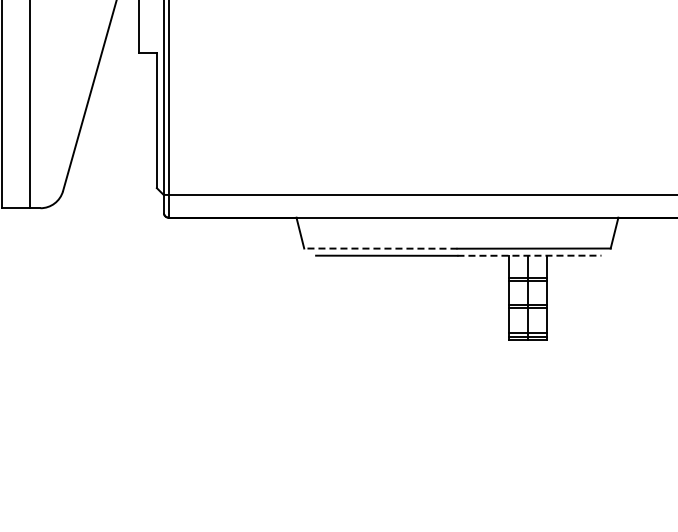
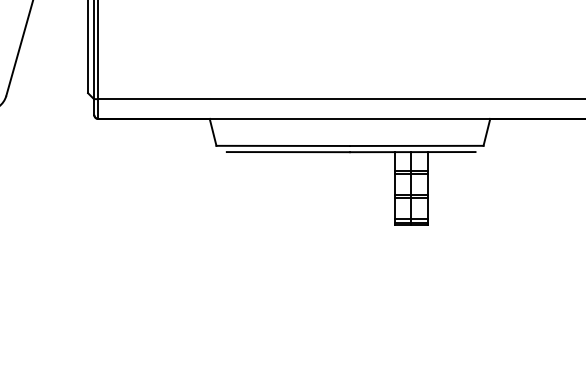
line: (380, 248) -> (282, 145), dashed -> solid
line: (529, 255) -> (412, 151), dashed -> solid

